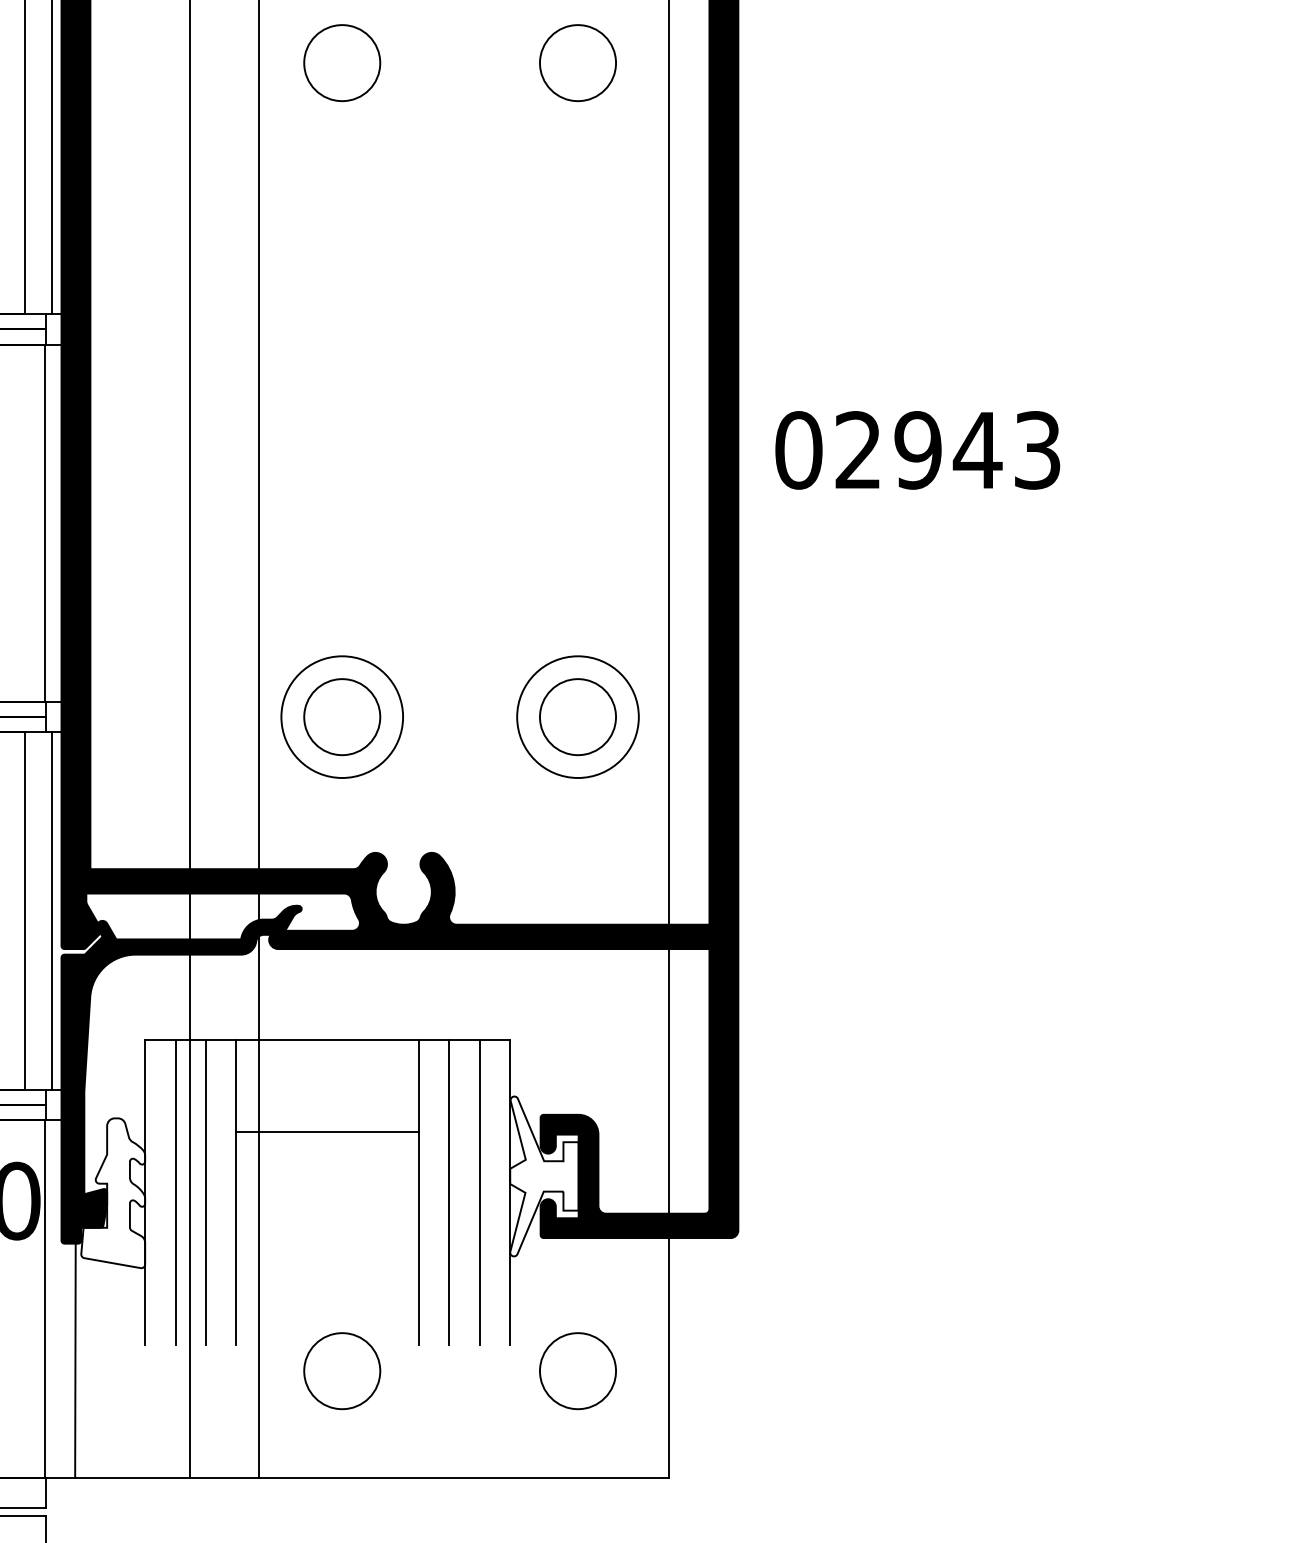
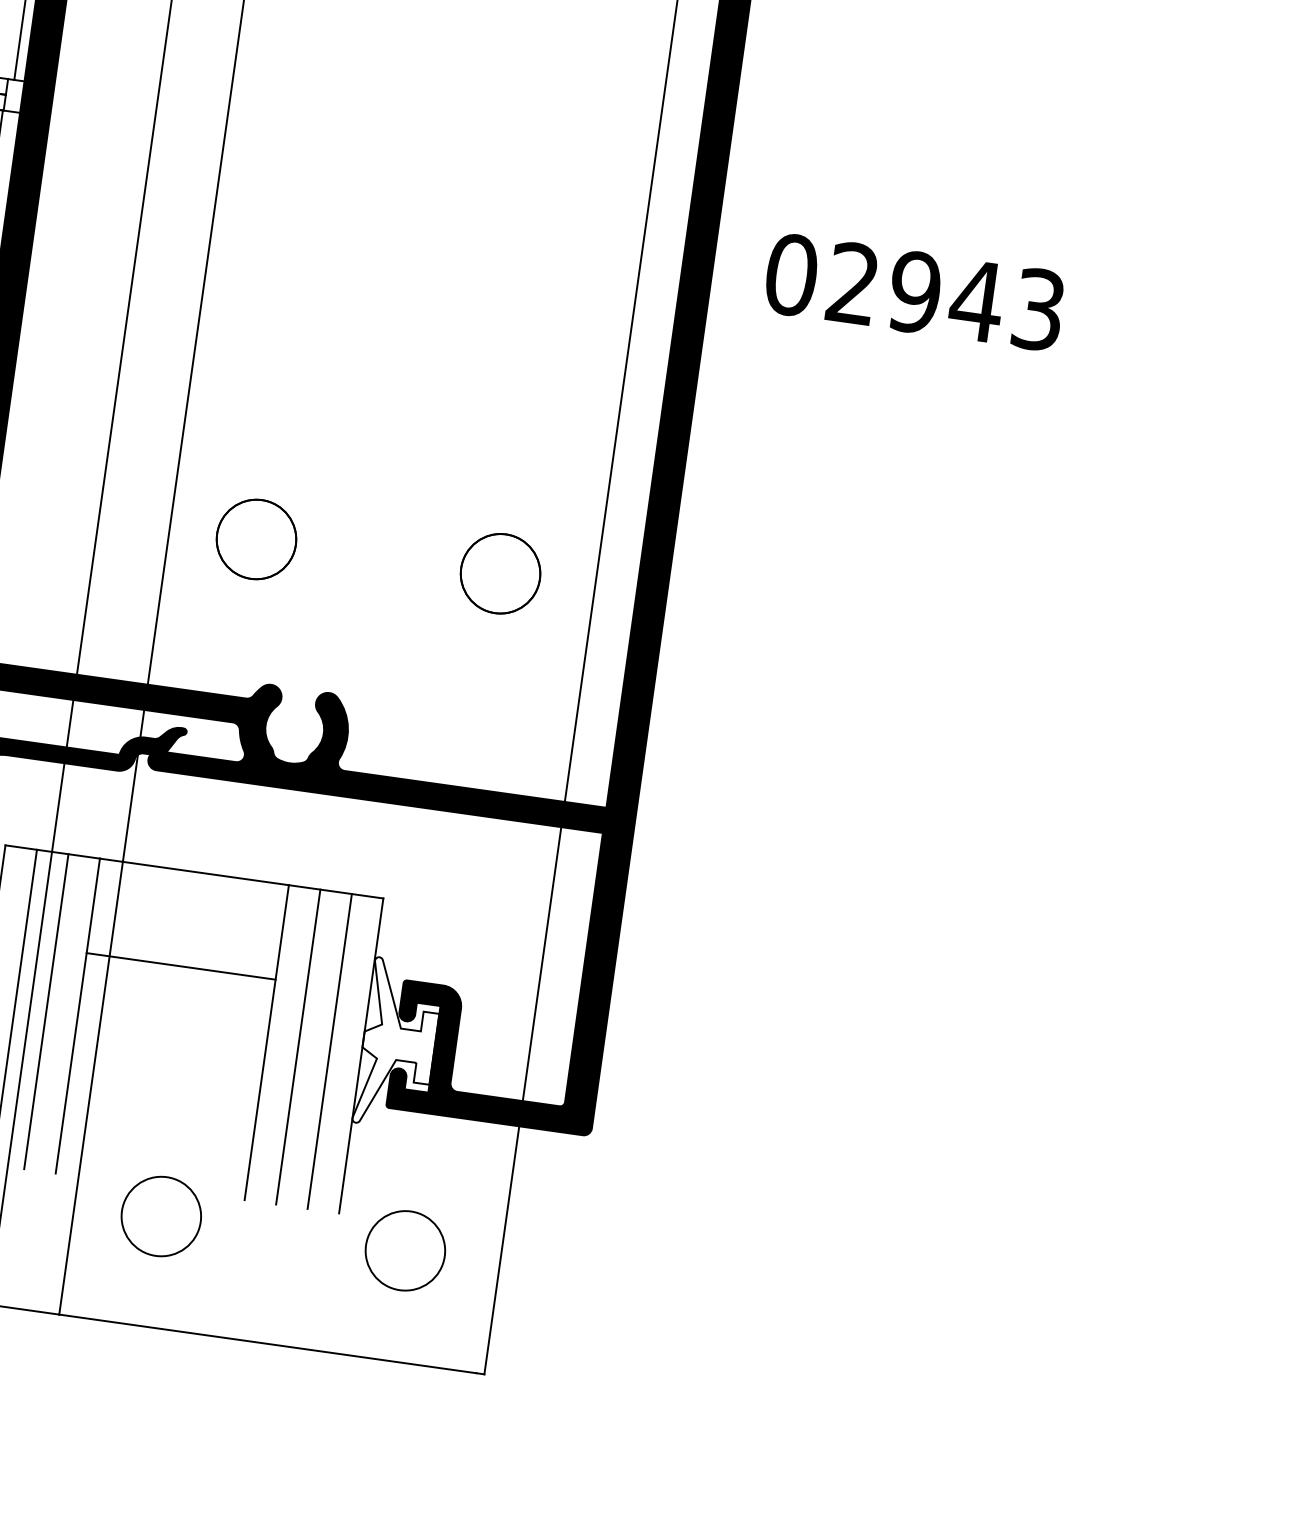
text: (917, 450) -> (914, 292), moved
circle: (342, 717) -> (256, 539), size x0.62
circle: (577, 717) -> (499, 574), size x0.62

